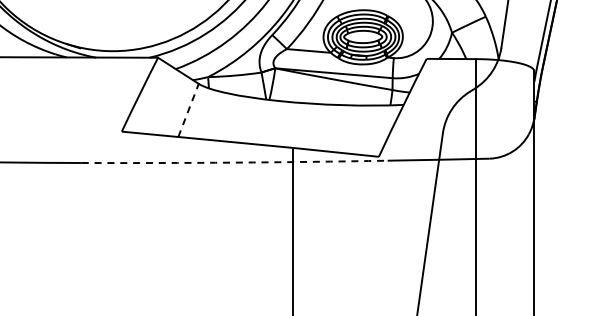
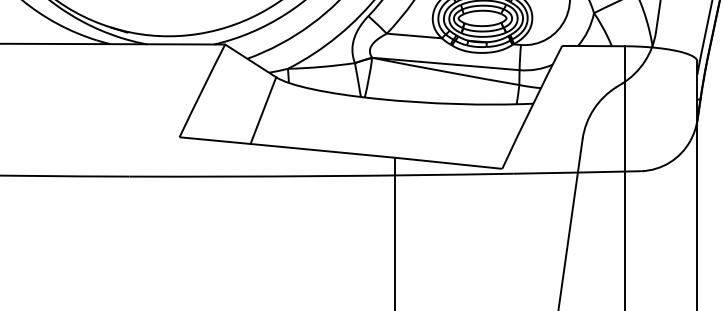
line: (188, 109) -> (263, 109), dashed -> solid
arc: (234, 162) -> (321, 175), dashed -> solid

